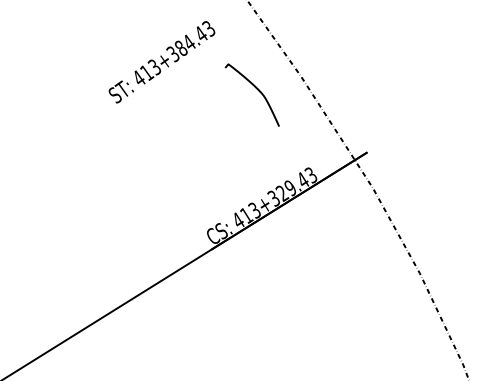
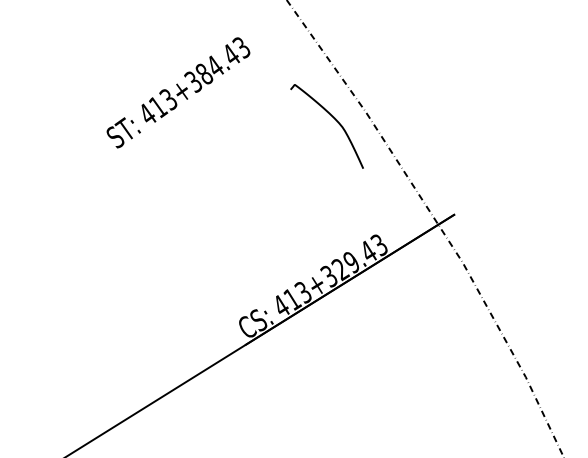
curve: (256, 89) -> (332, 118), moved

